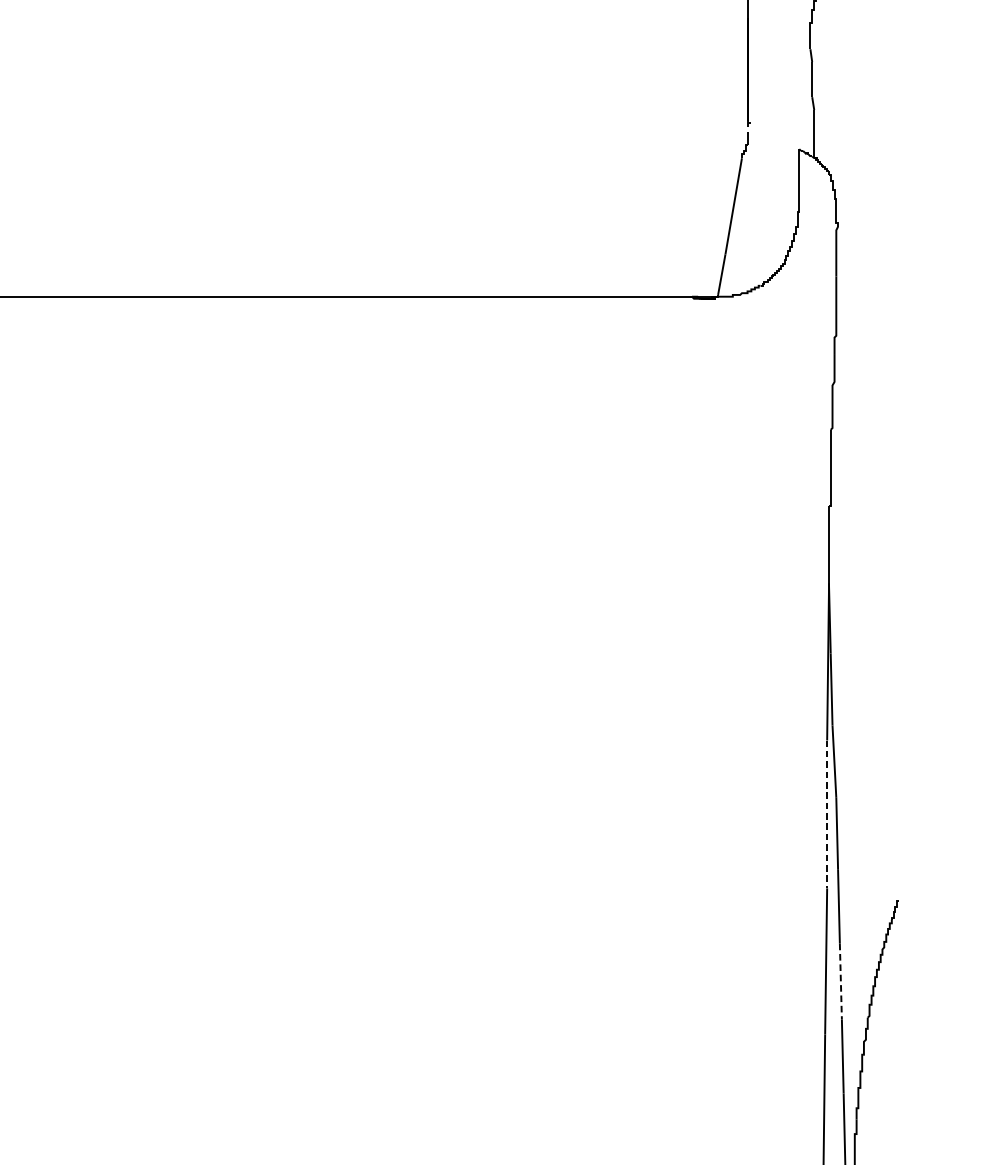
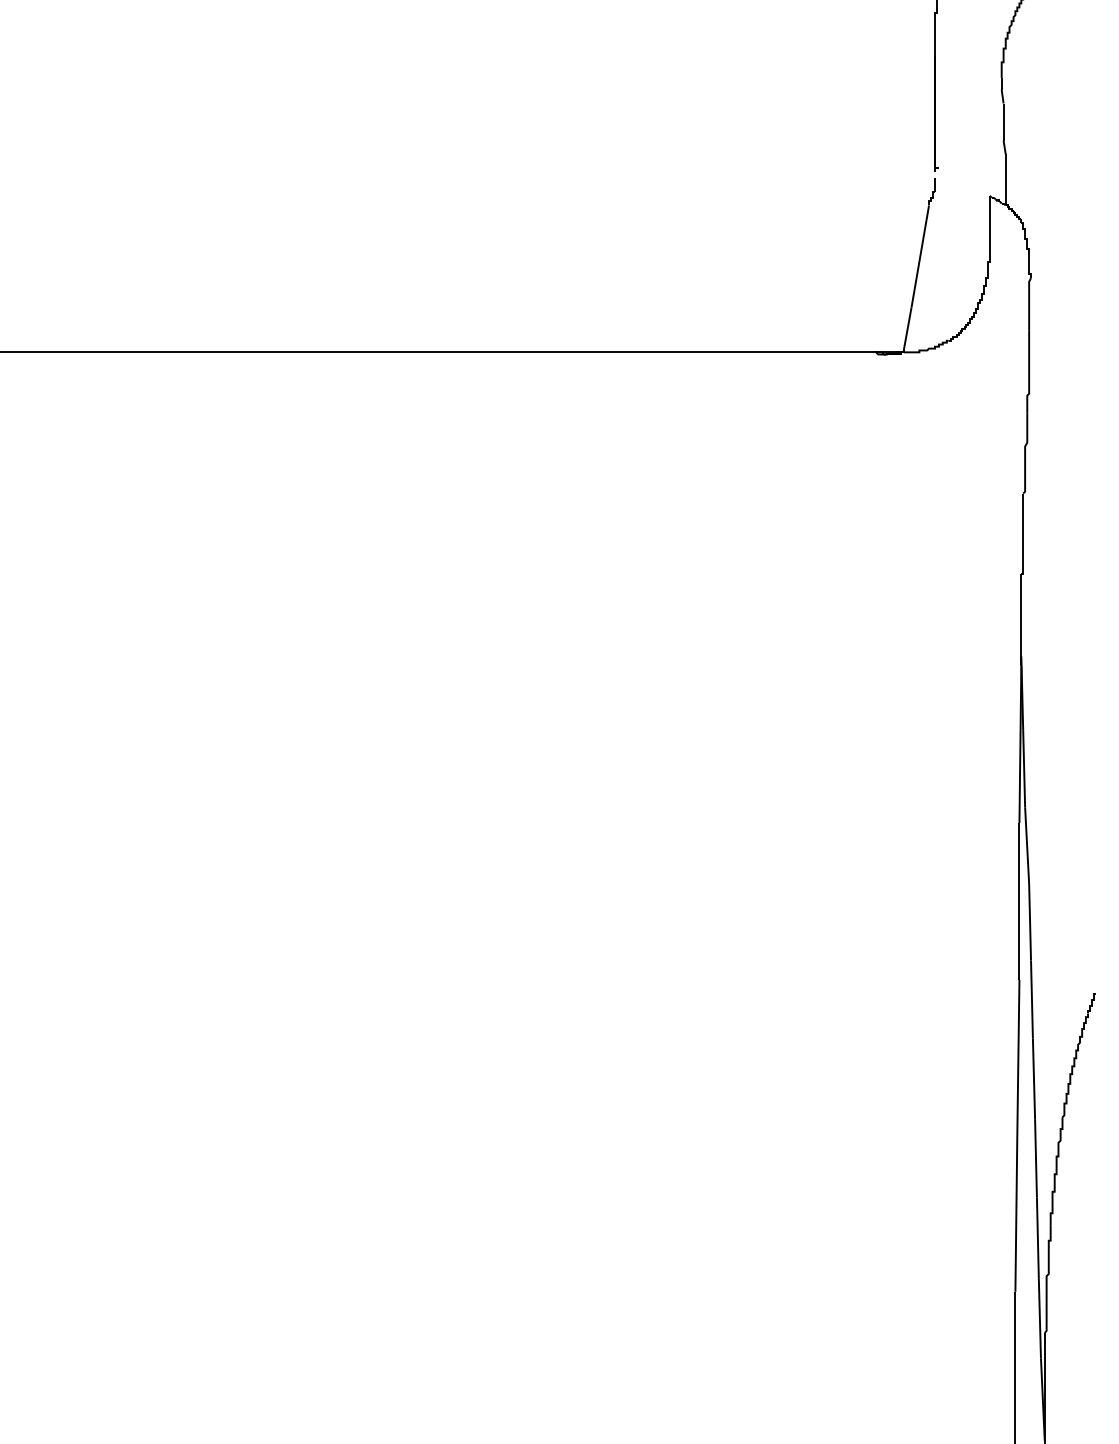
line: (827, 815) -> (1019, 902), dashed -> solid
line: (841, 982) -> (1034, 1079), dashed -> solid

